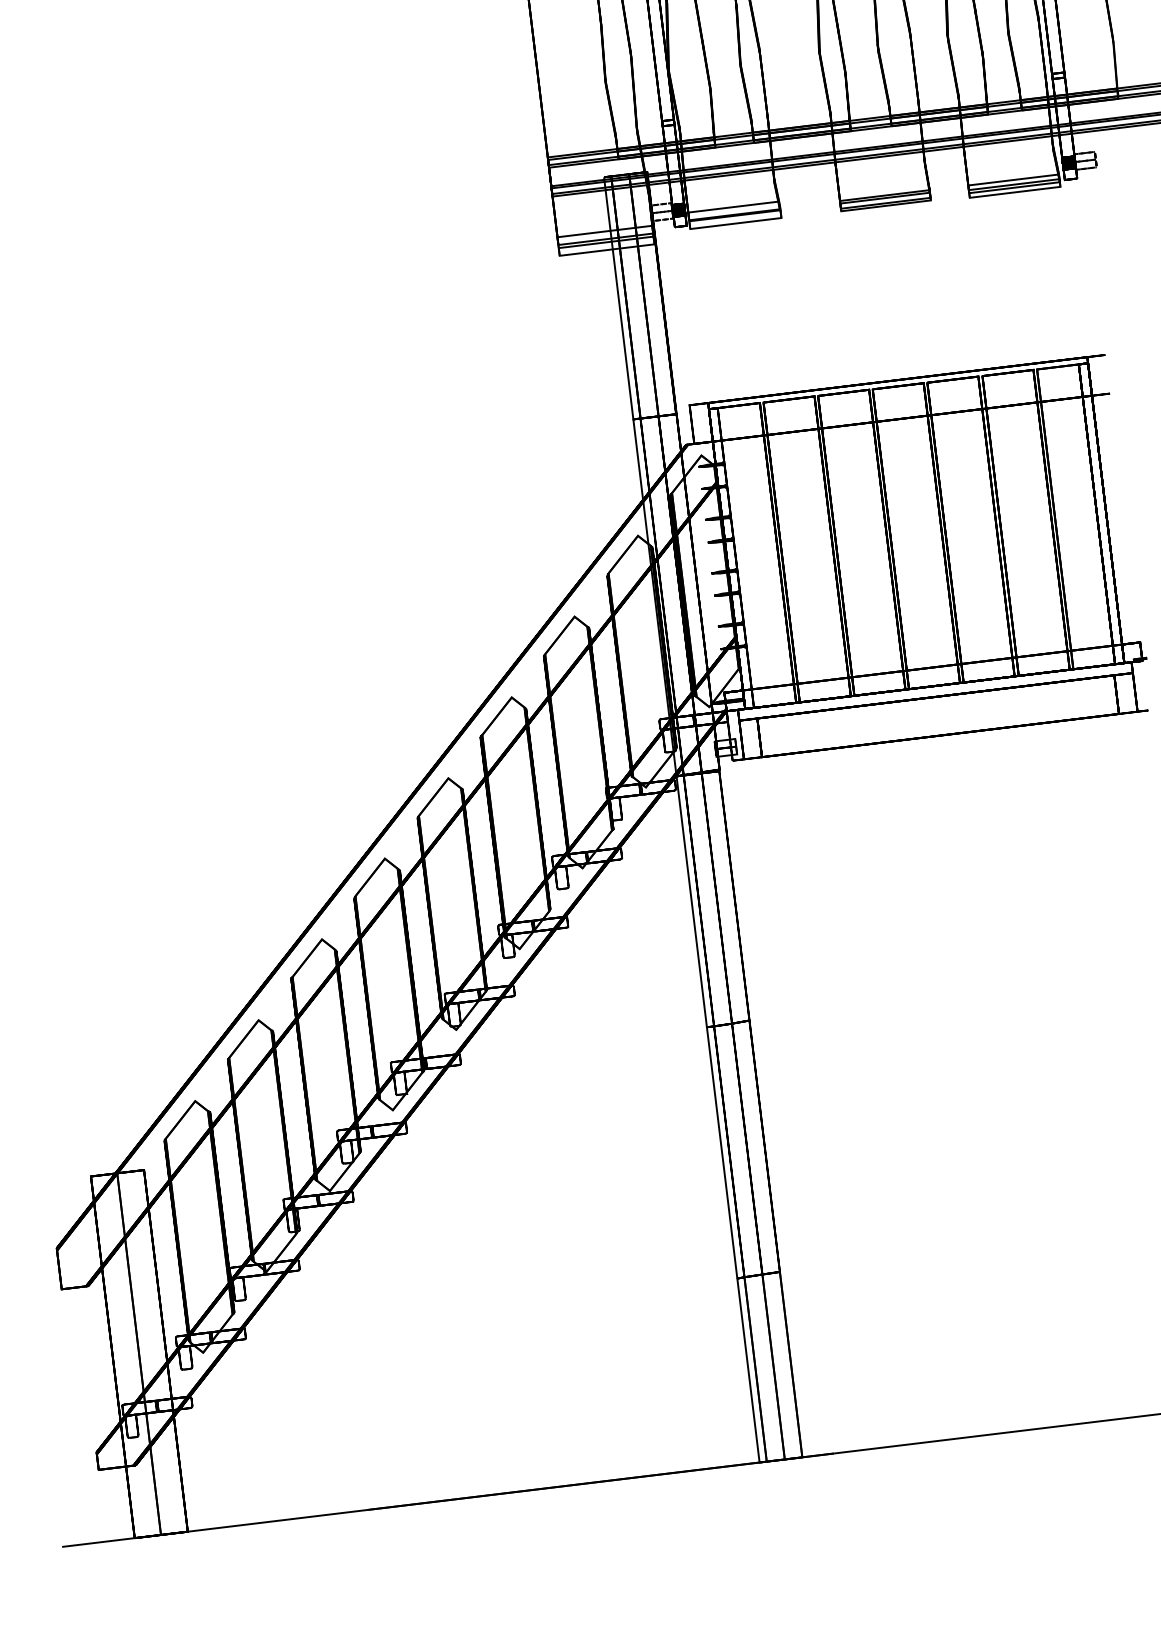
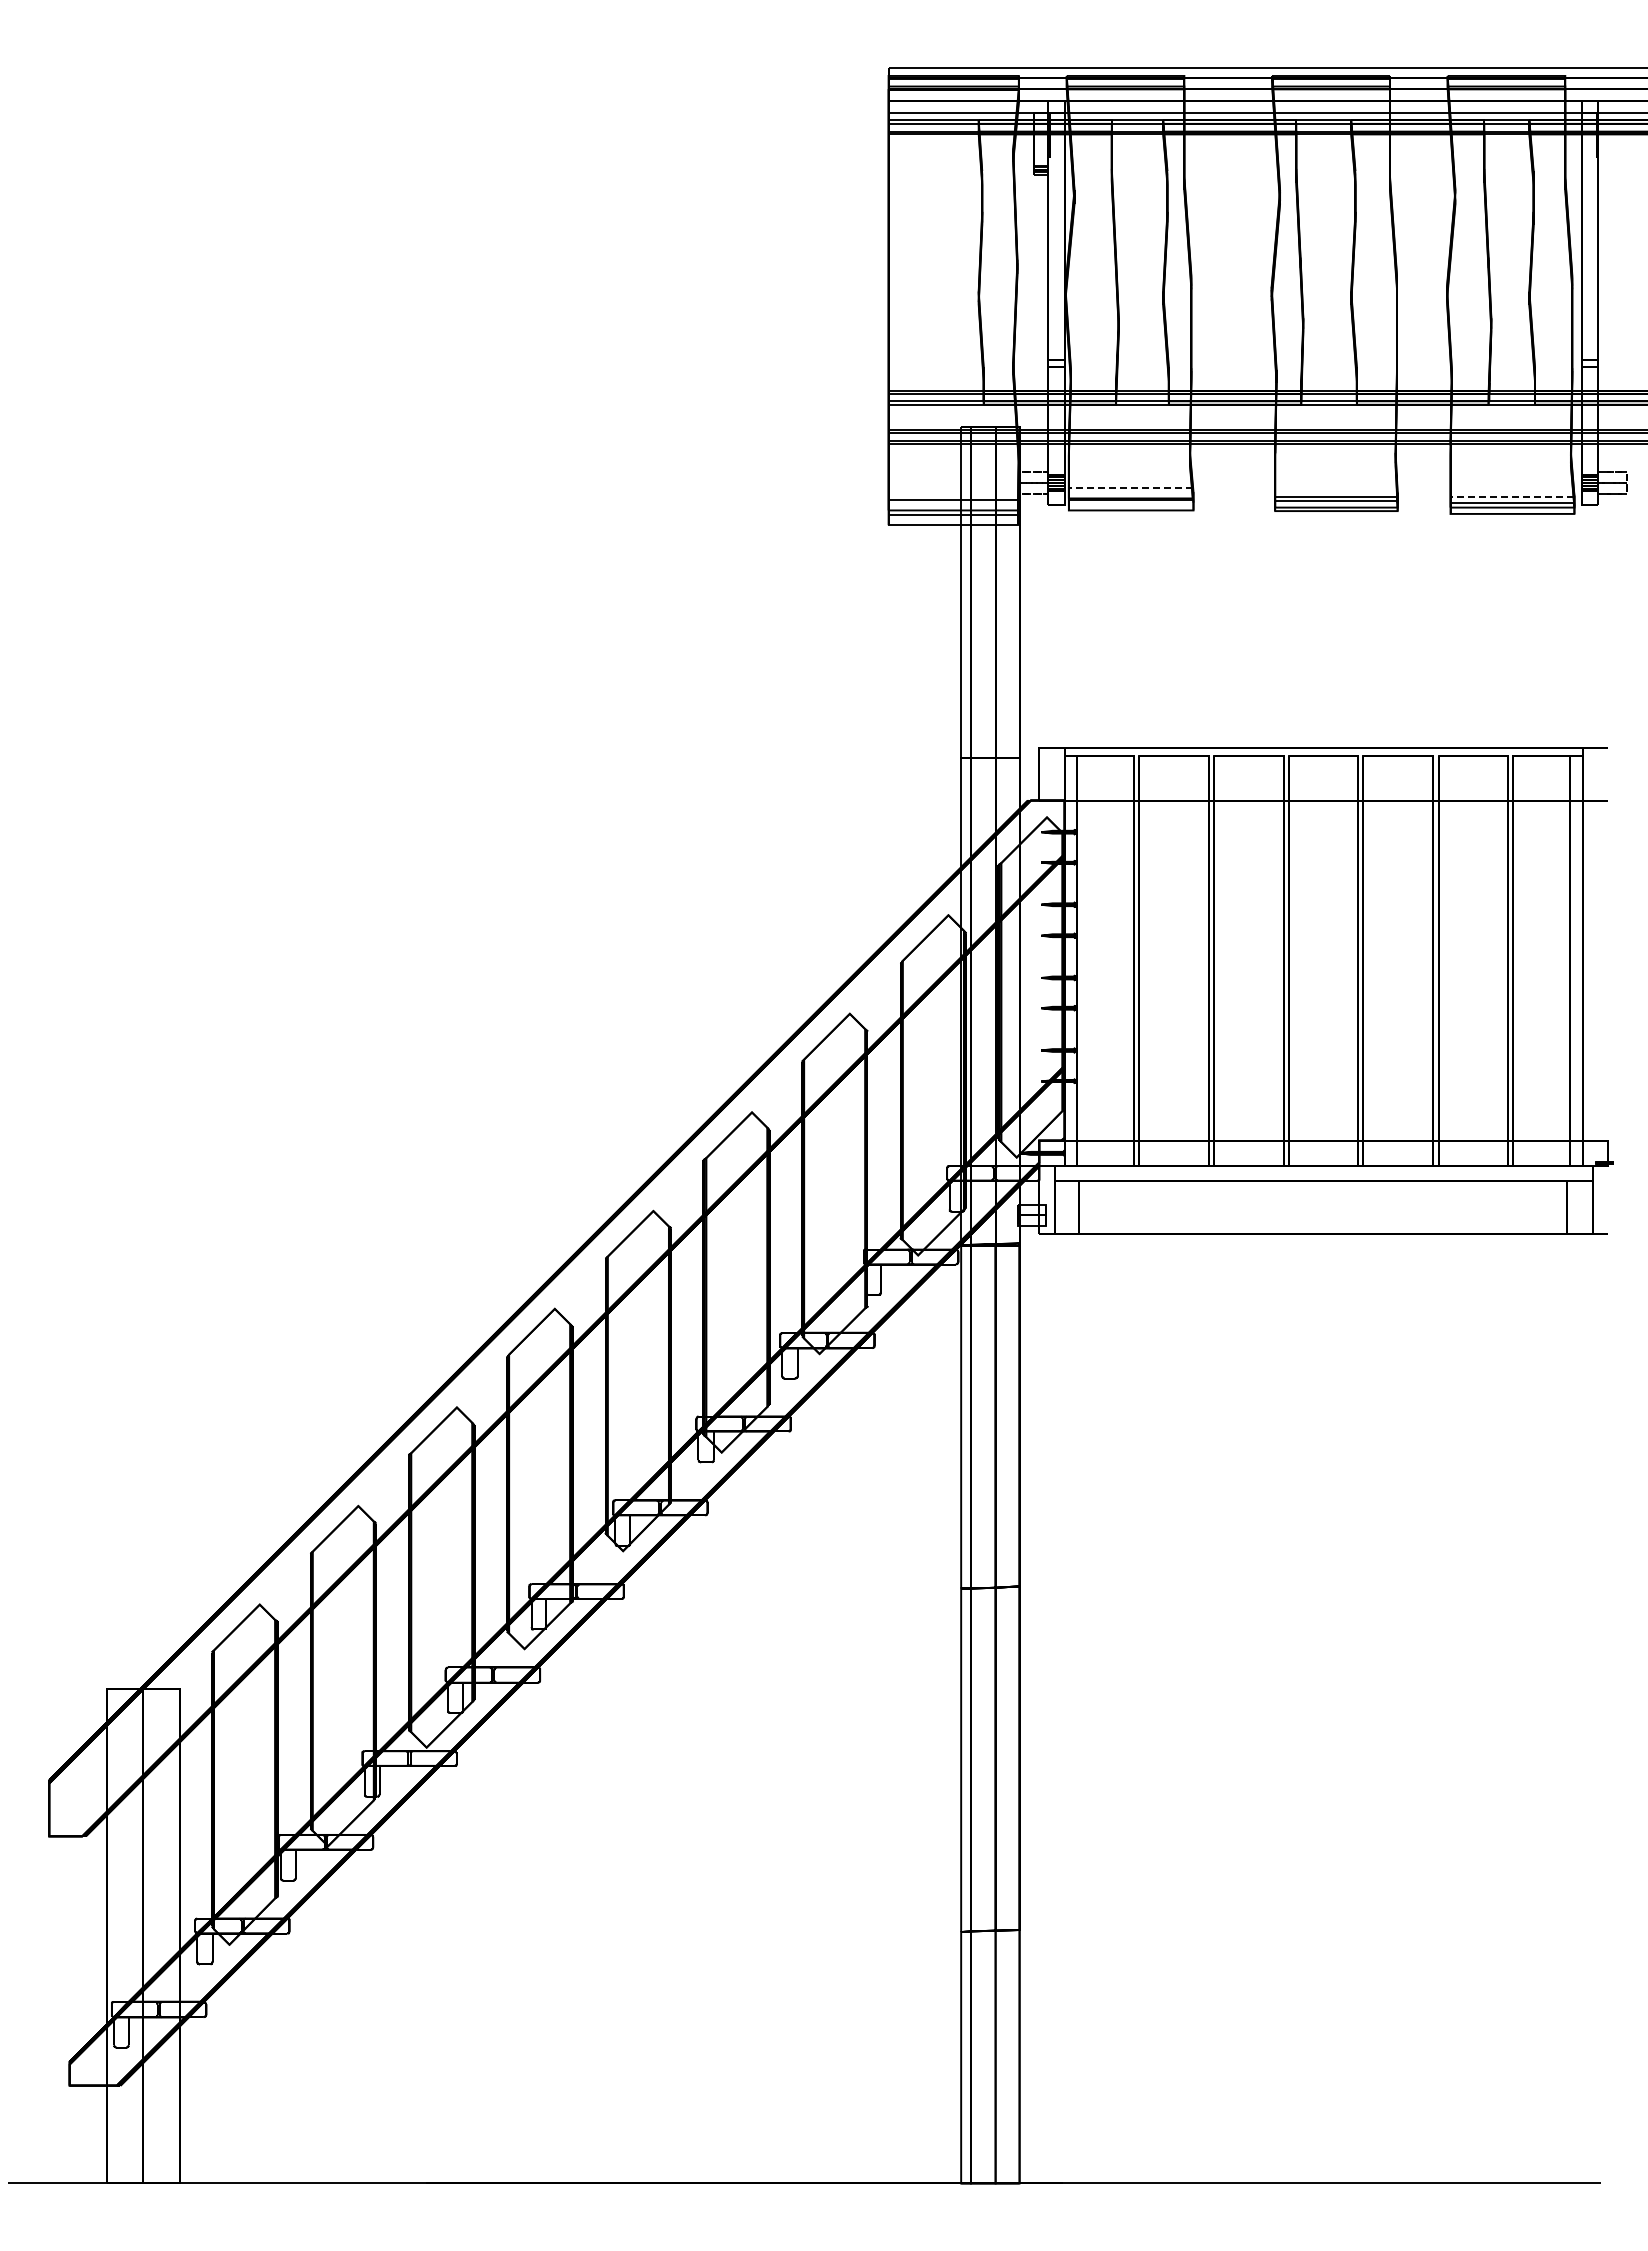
line: (1009, 180) -> (1506, 497), solid -> dashed
line: (728, 207) -> (1124, 487), solid -> dashed

